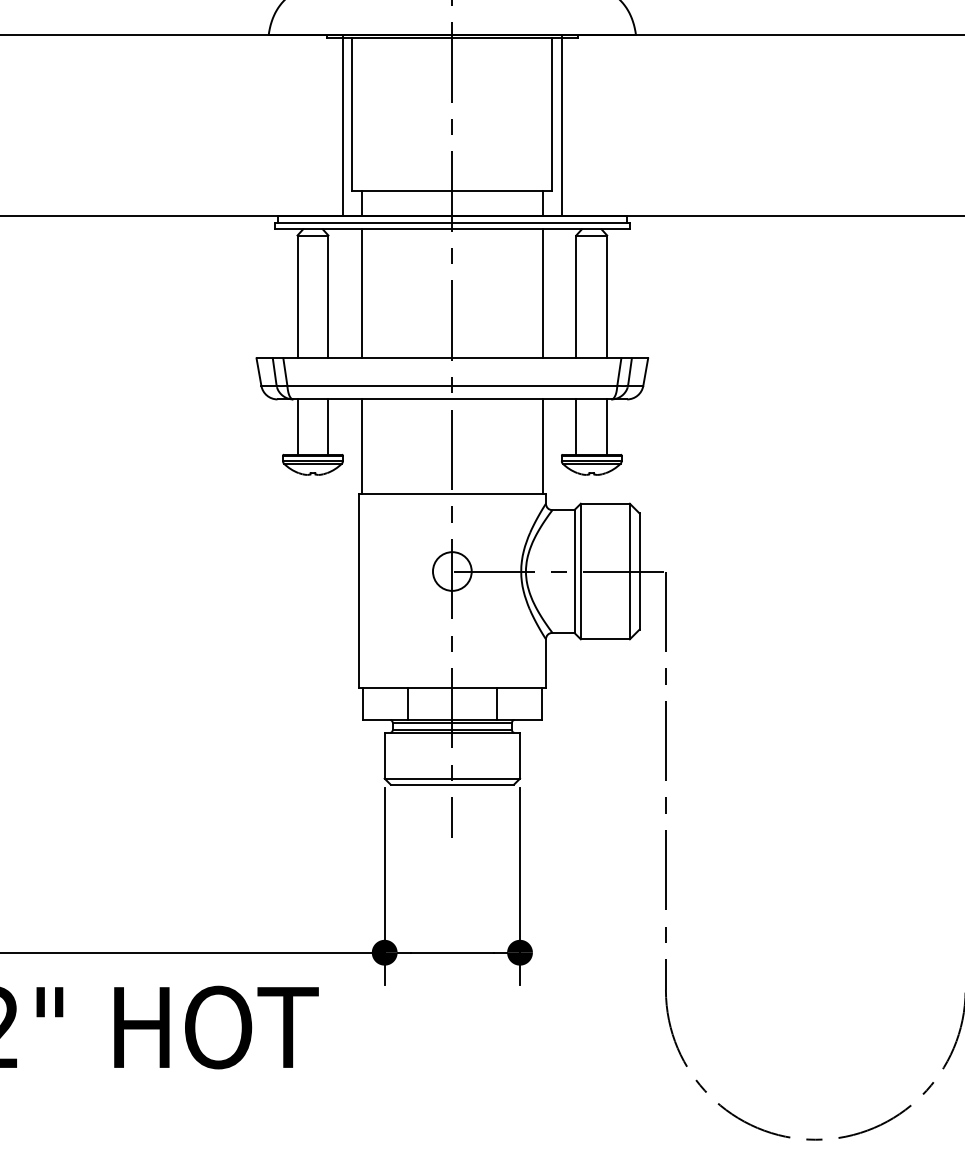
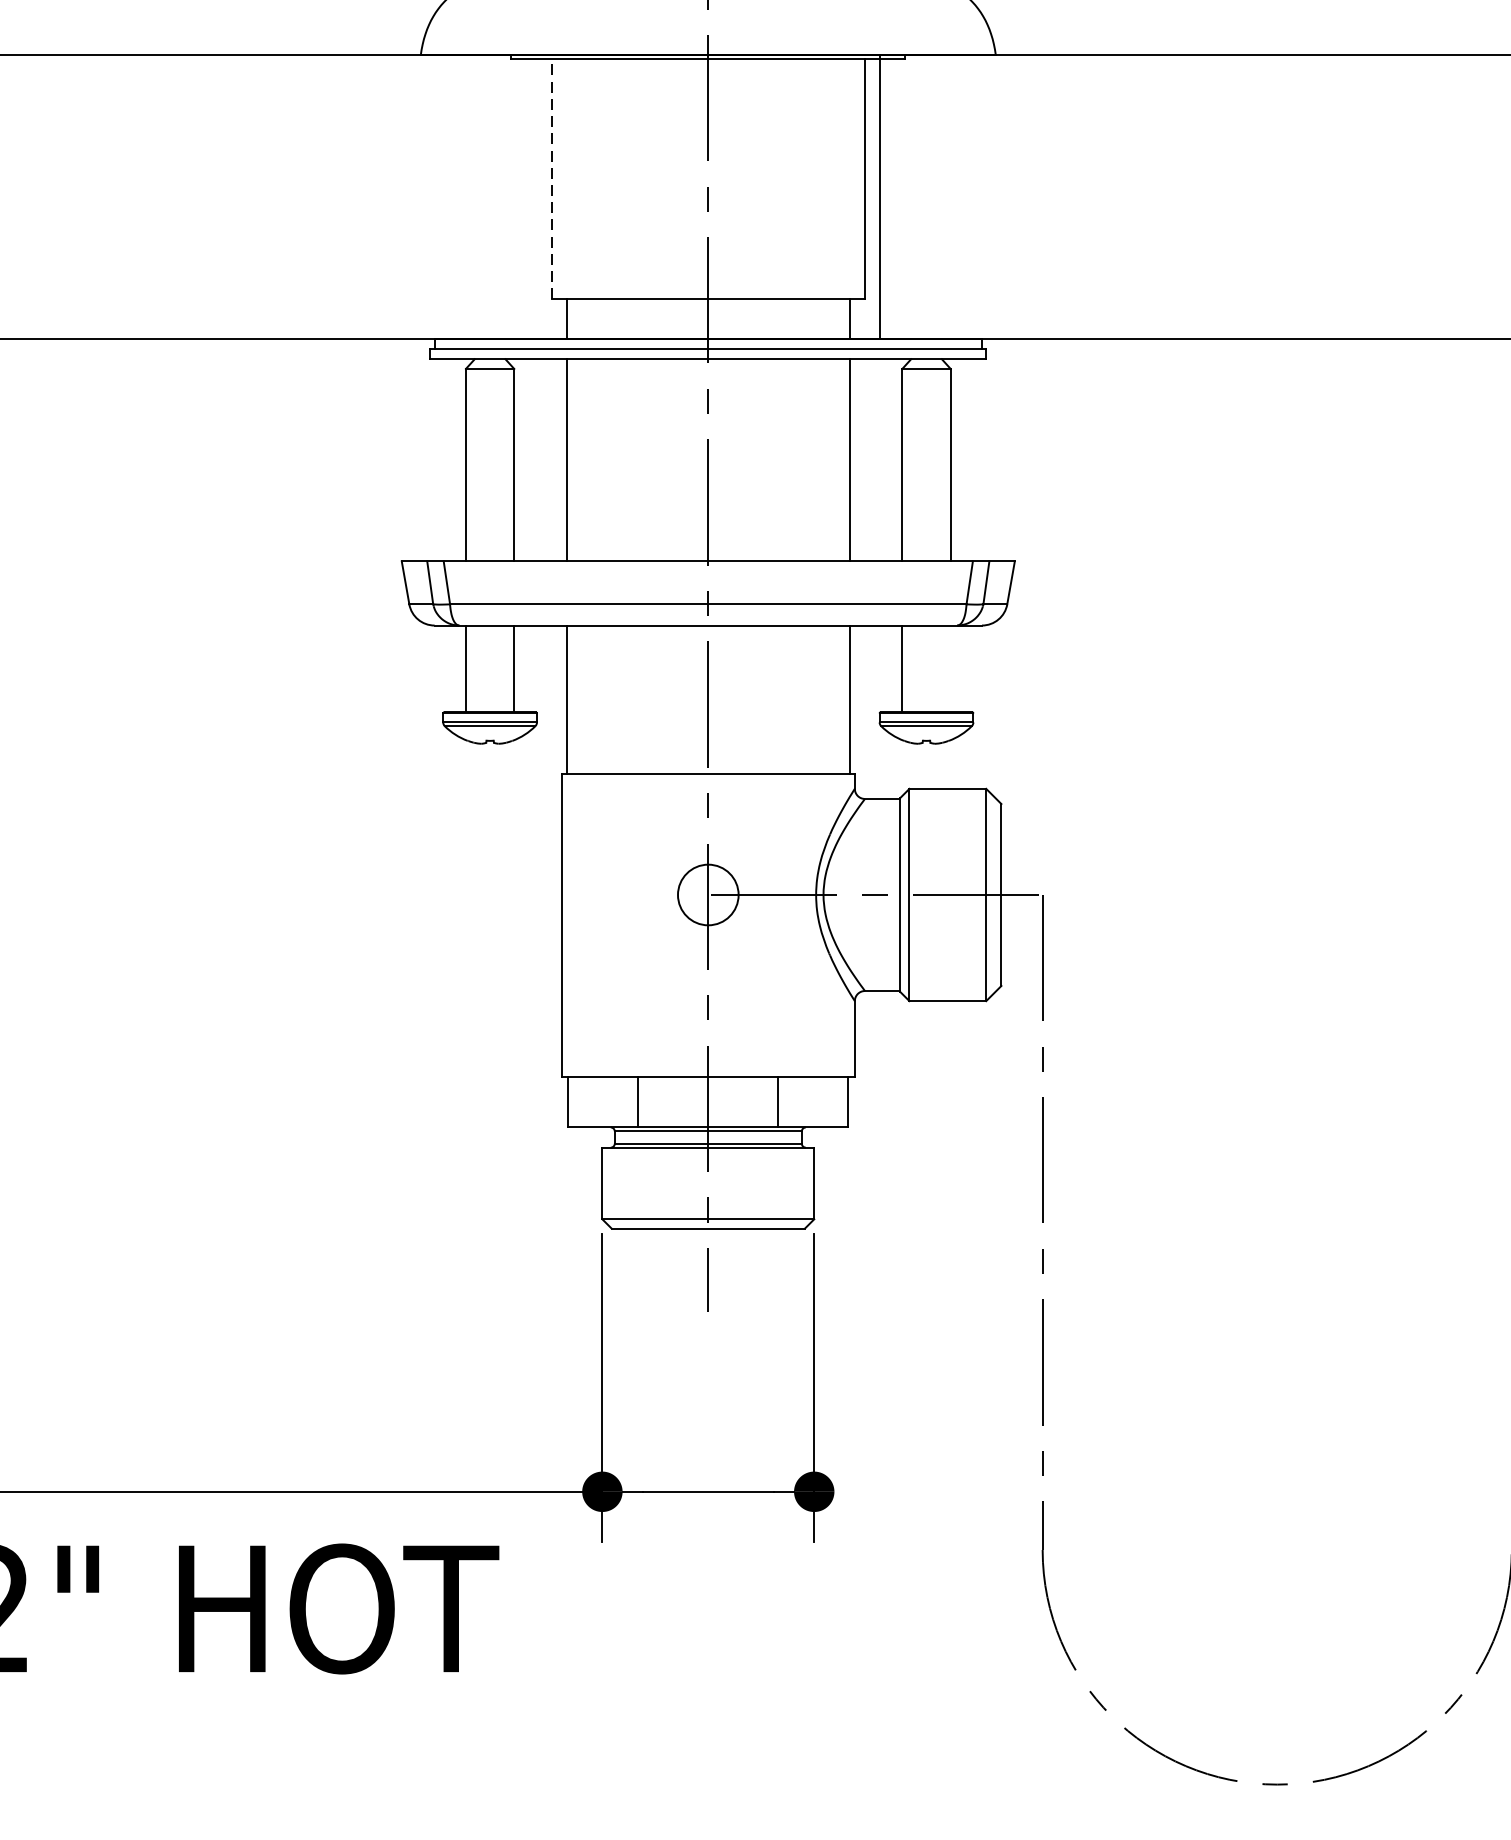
line: (352, 114) -> (551, 179), solid -> dashed
line: (342, 125) -> (536, 196), removed
line: (607, 426) -> (951, 667), removed

